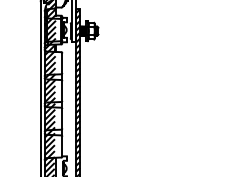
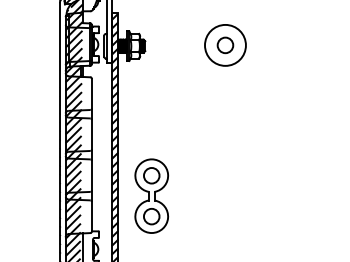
part: (152, 30) -> (225, 45), added
part: (102, 132) -> (151, 196), added

